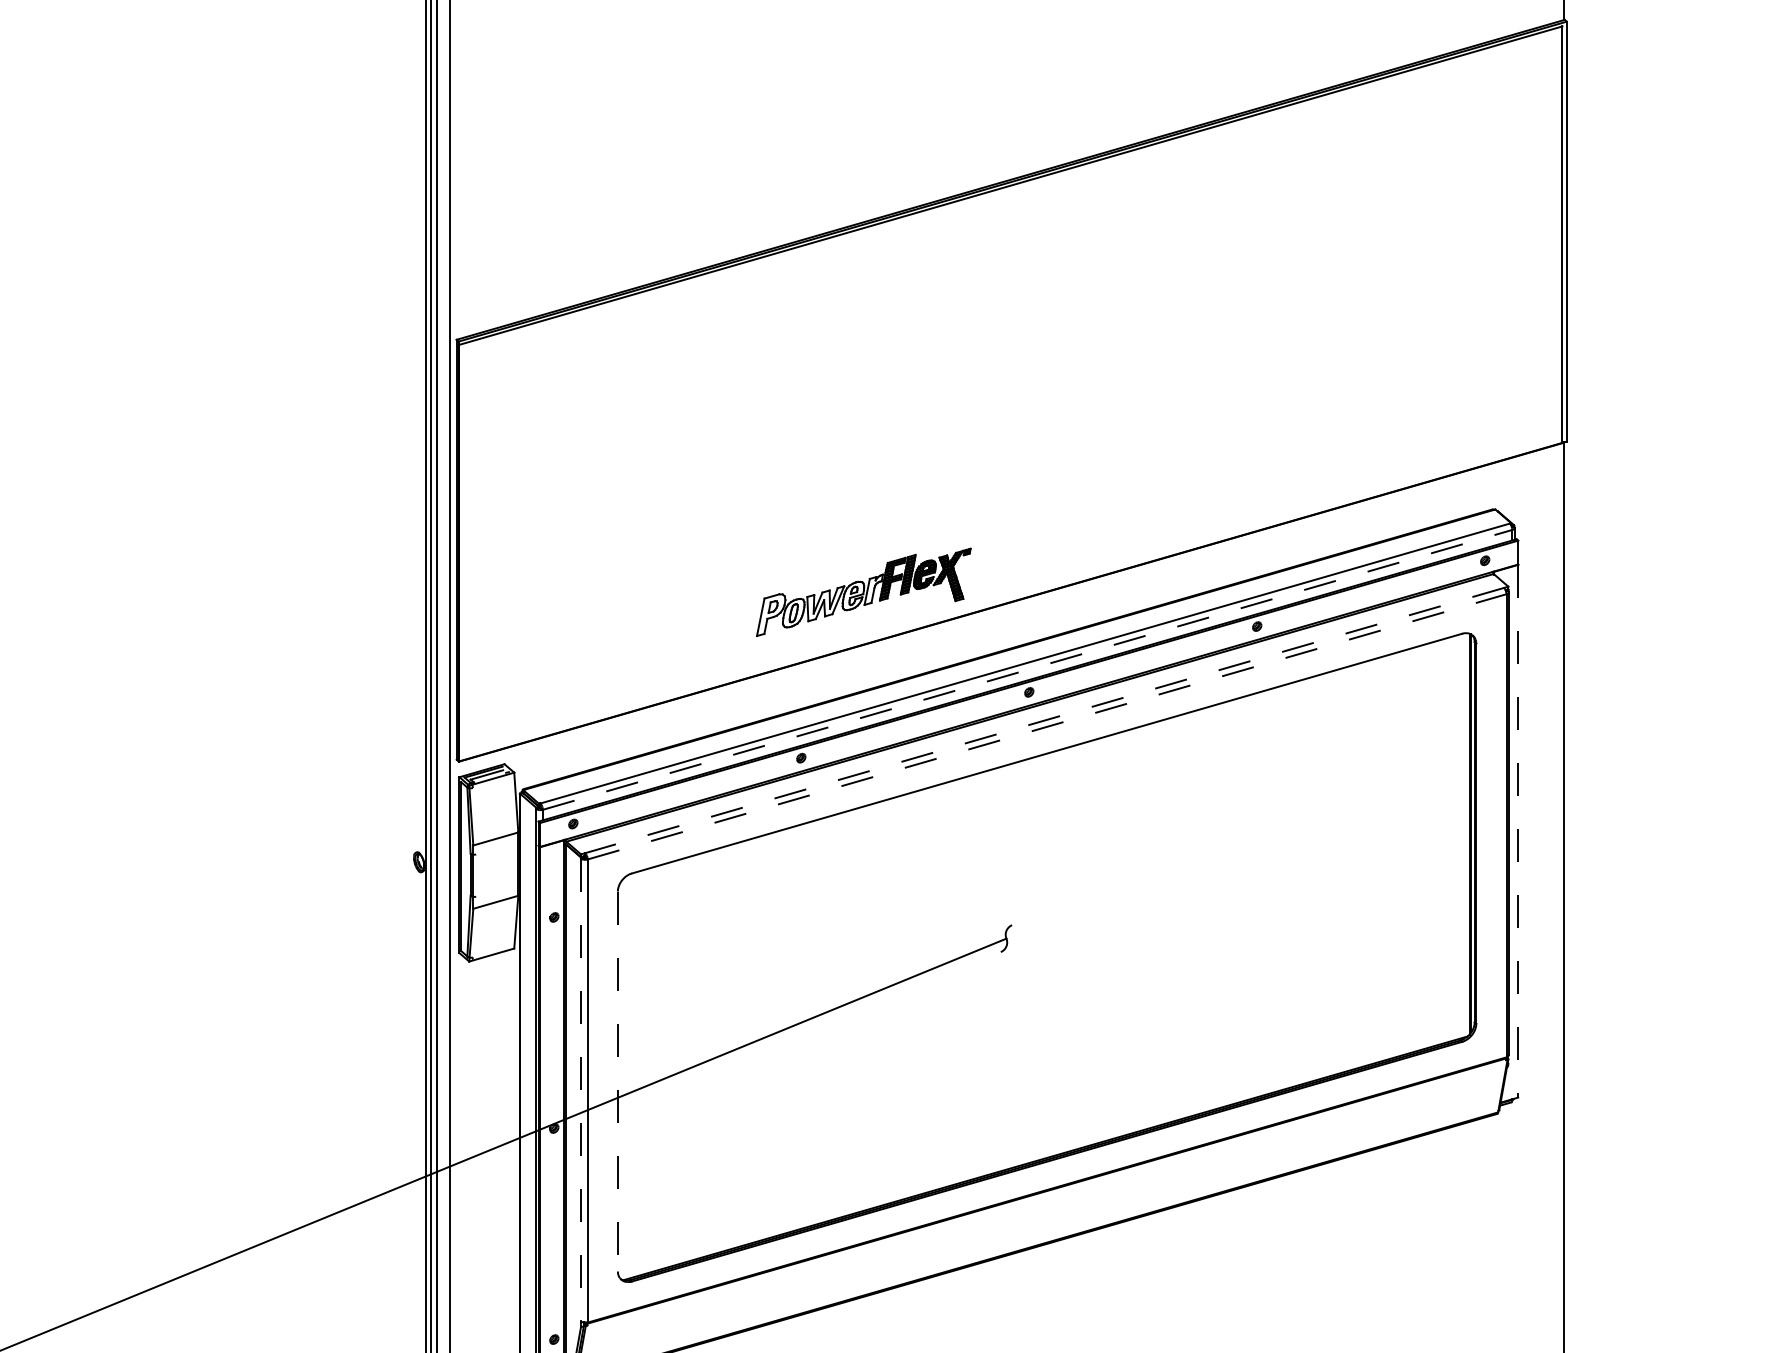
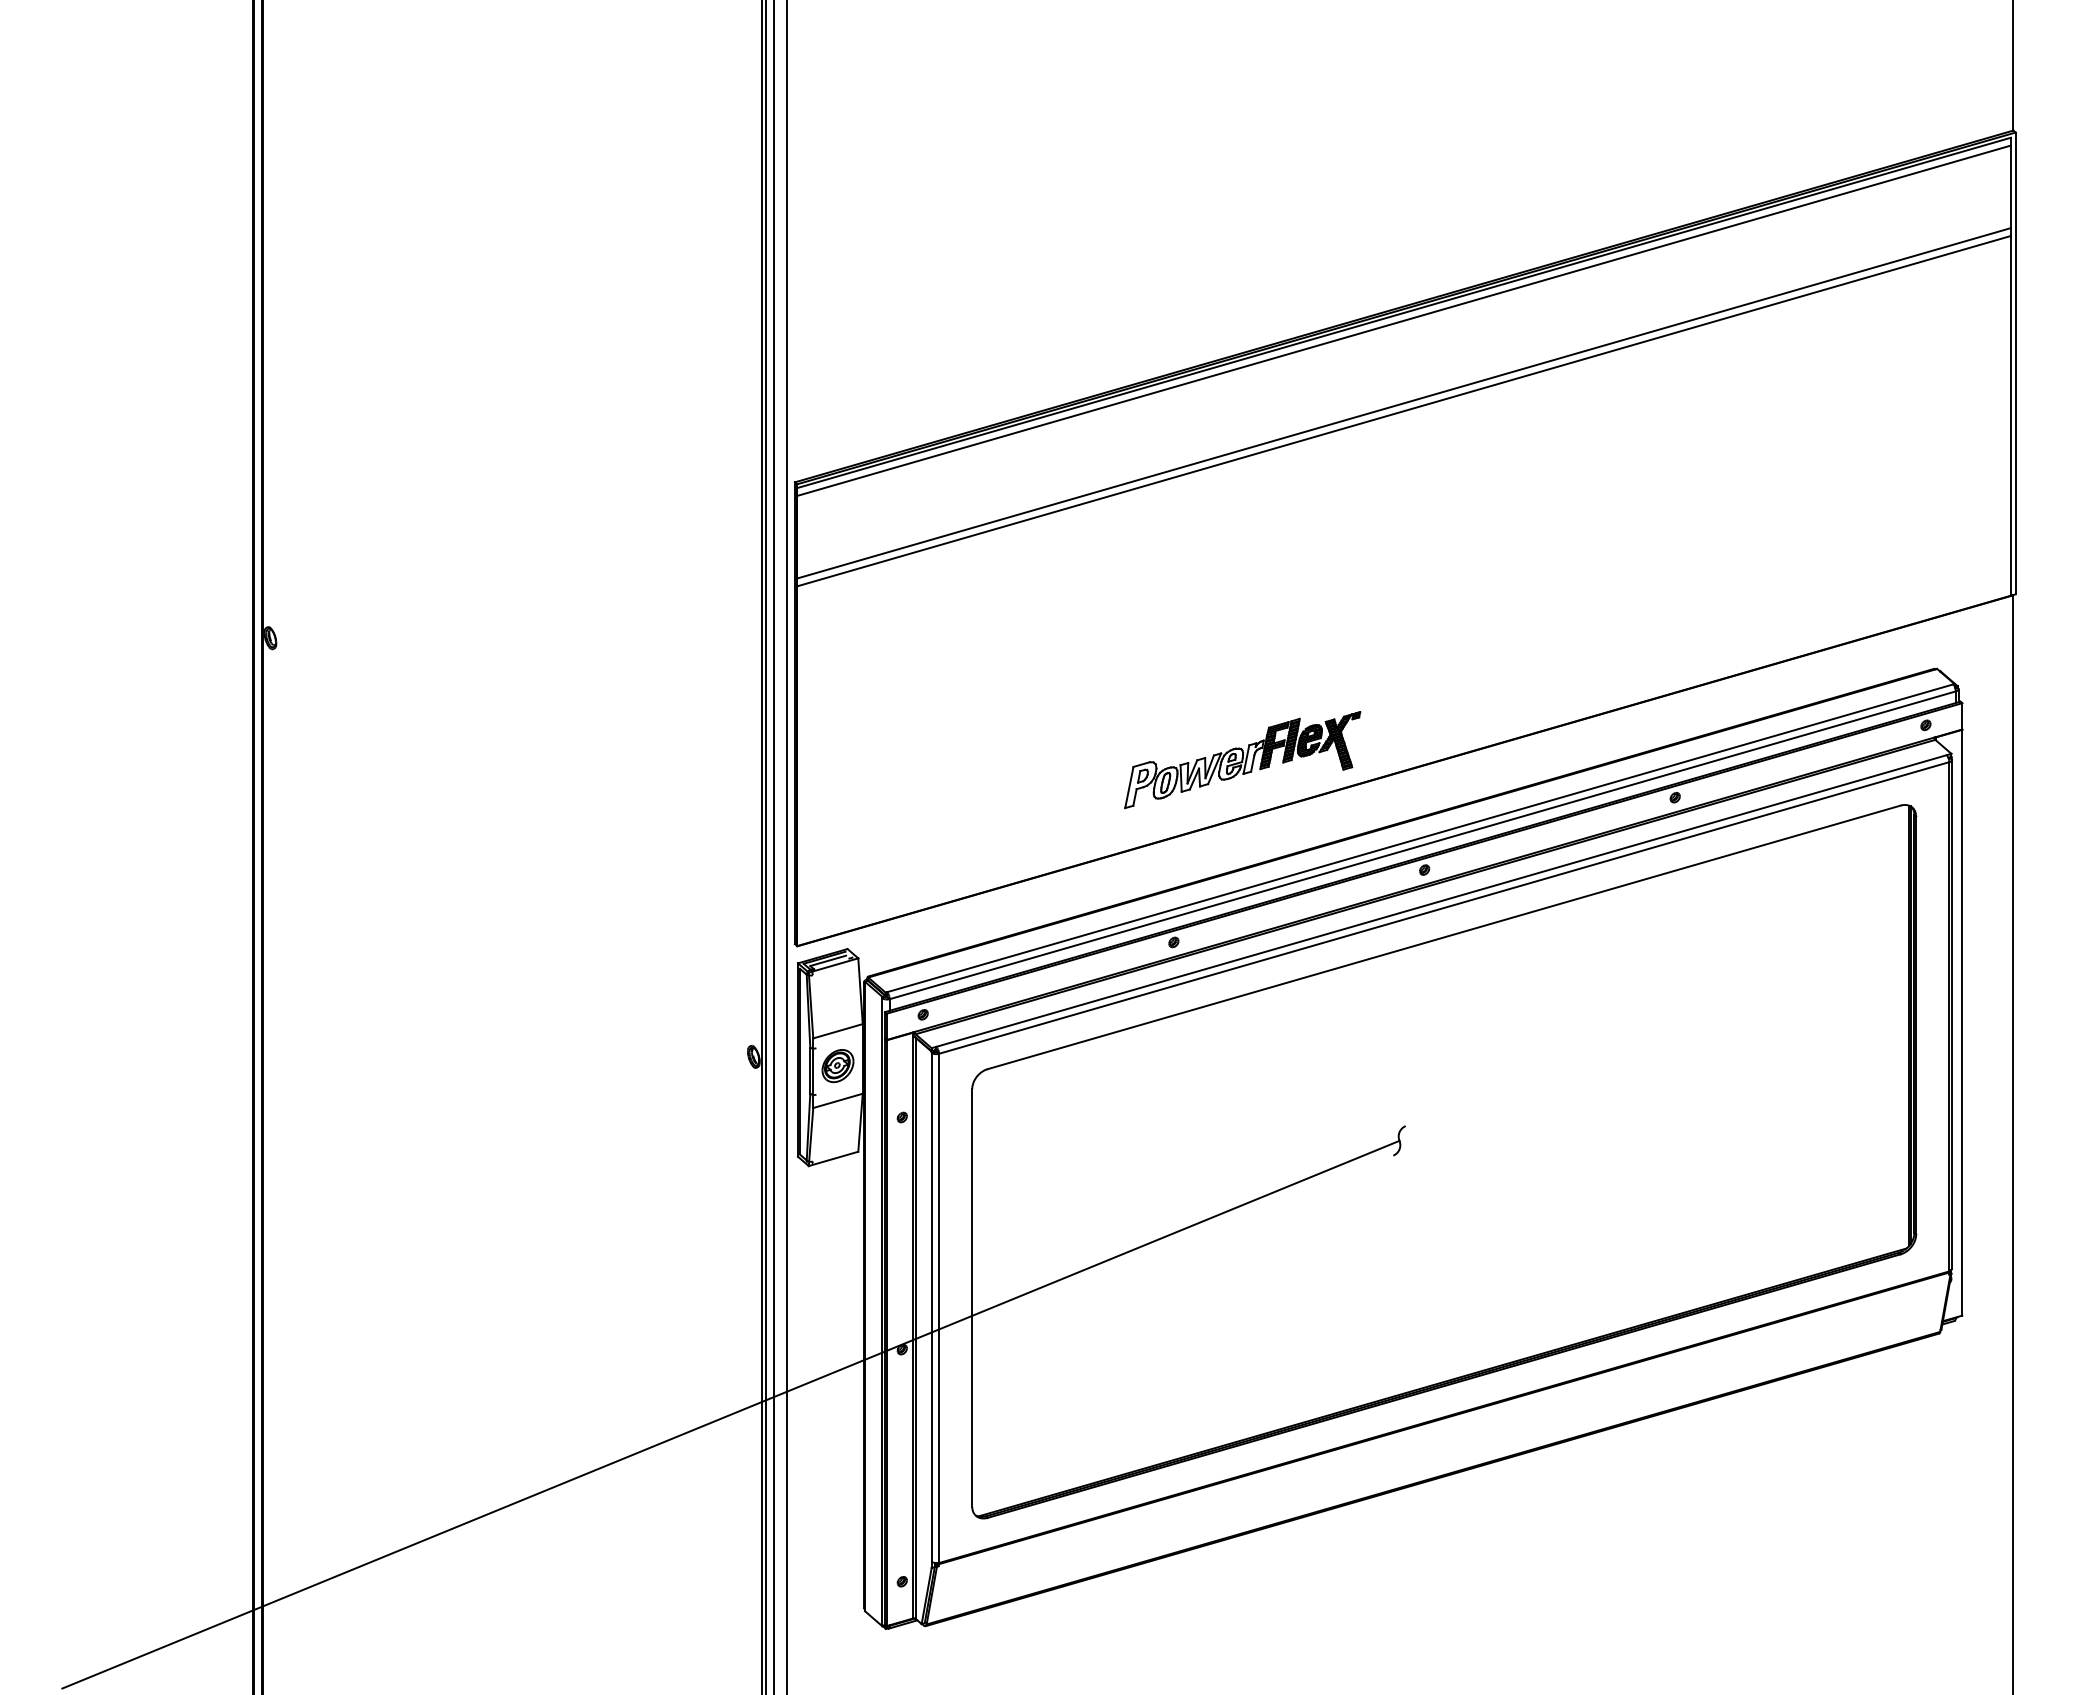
line: (1010, 192) -> (1403, 320), added
line: (1010, 268) -> (1403, 403), added
line: (1010, 274) -> (1403, 410), added
line: (1027, 670) -> (1422, 845), dashed -> solid
line: (1044, 720) -> (1441, 901), dashed -> solid
line: (1047, 726) -> (1444, 907), dashed -> solid
line: (1518, 831) -> (1962, 1022), dashed -> solid
part: (495, 871) -> (837, 1066), added
line: (618, 1081) -> (972, 1297), dashed -> solid
line: (580, 1090) -> (931, 1307), dashed -> solid

